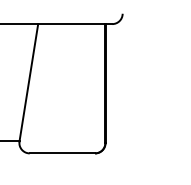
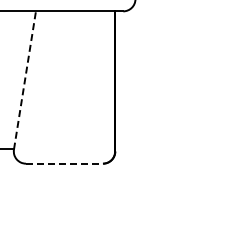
line: (28, 82) -> (24, 80), solid -> dashed
line: (62, 153) -> (64, 163), solid -> dashed

